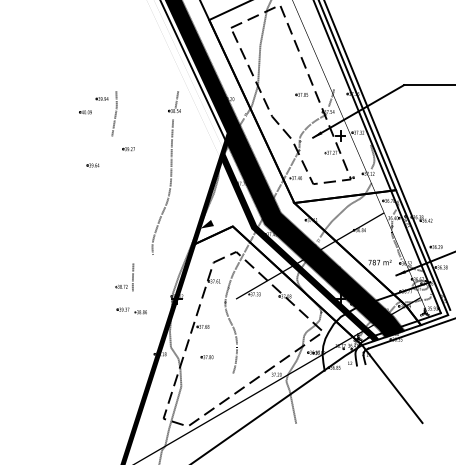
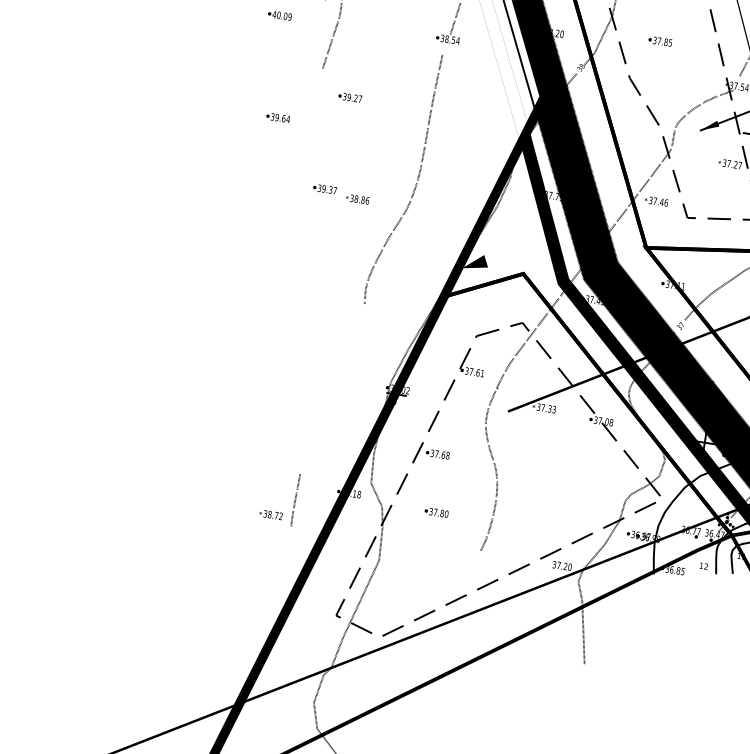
part: (301, 94) -> (659, 40), moved
part: (132, 277) -> (294, 500), moved
part: (131, 310) -> (340, 193), moved

